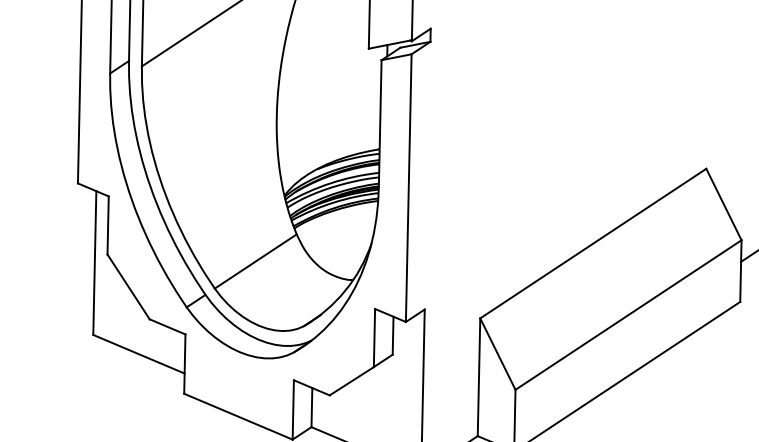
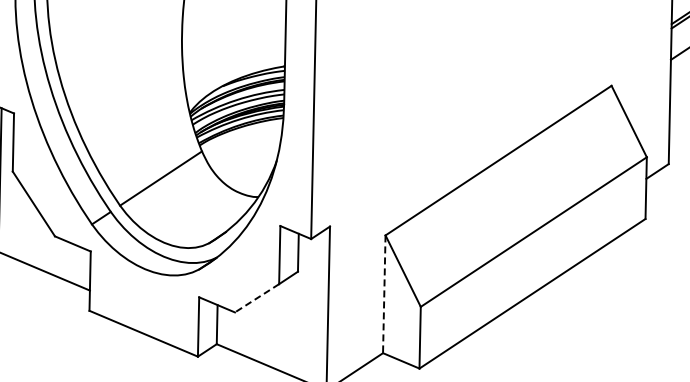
line: (479, 377) -> (384, 294), solid -> dashed
line: (351, 381) -> (256, 298), solid -> dashed

